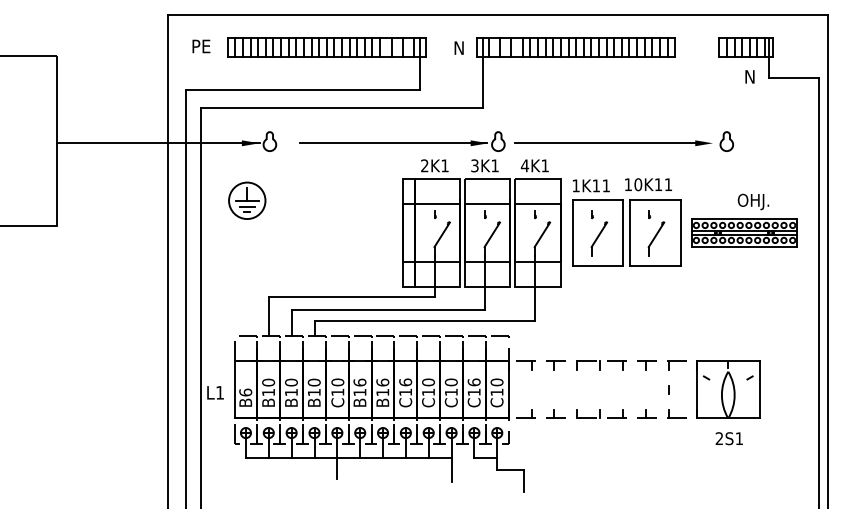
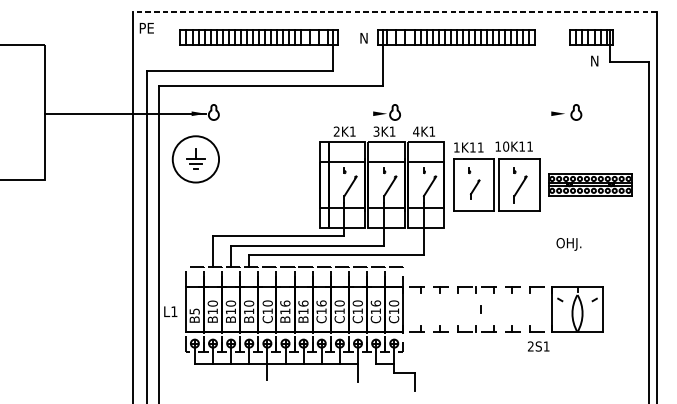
line: (497, 15) -> (394, 12), solid -> dashed
text: (201, 46) -> (146, 28), moved
line: (393, 143) -> (311, 113), removed
line: (604, 143) -> (479, 113), removed
circle: (247, 200) -> (196, 159), size x1.6
text: (753, 201) -> (568, 244), moved
part: (599, 238) -> (475, 189), size x0.7
line: (668, 389) -> (480, 309), moved
text: (245, 392) -> (194, 311), B6 -> B5
text: (728, 438) -> (538, 346), moved

